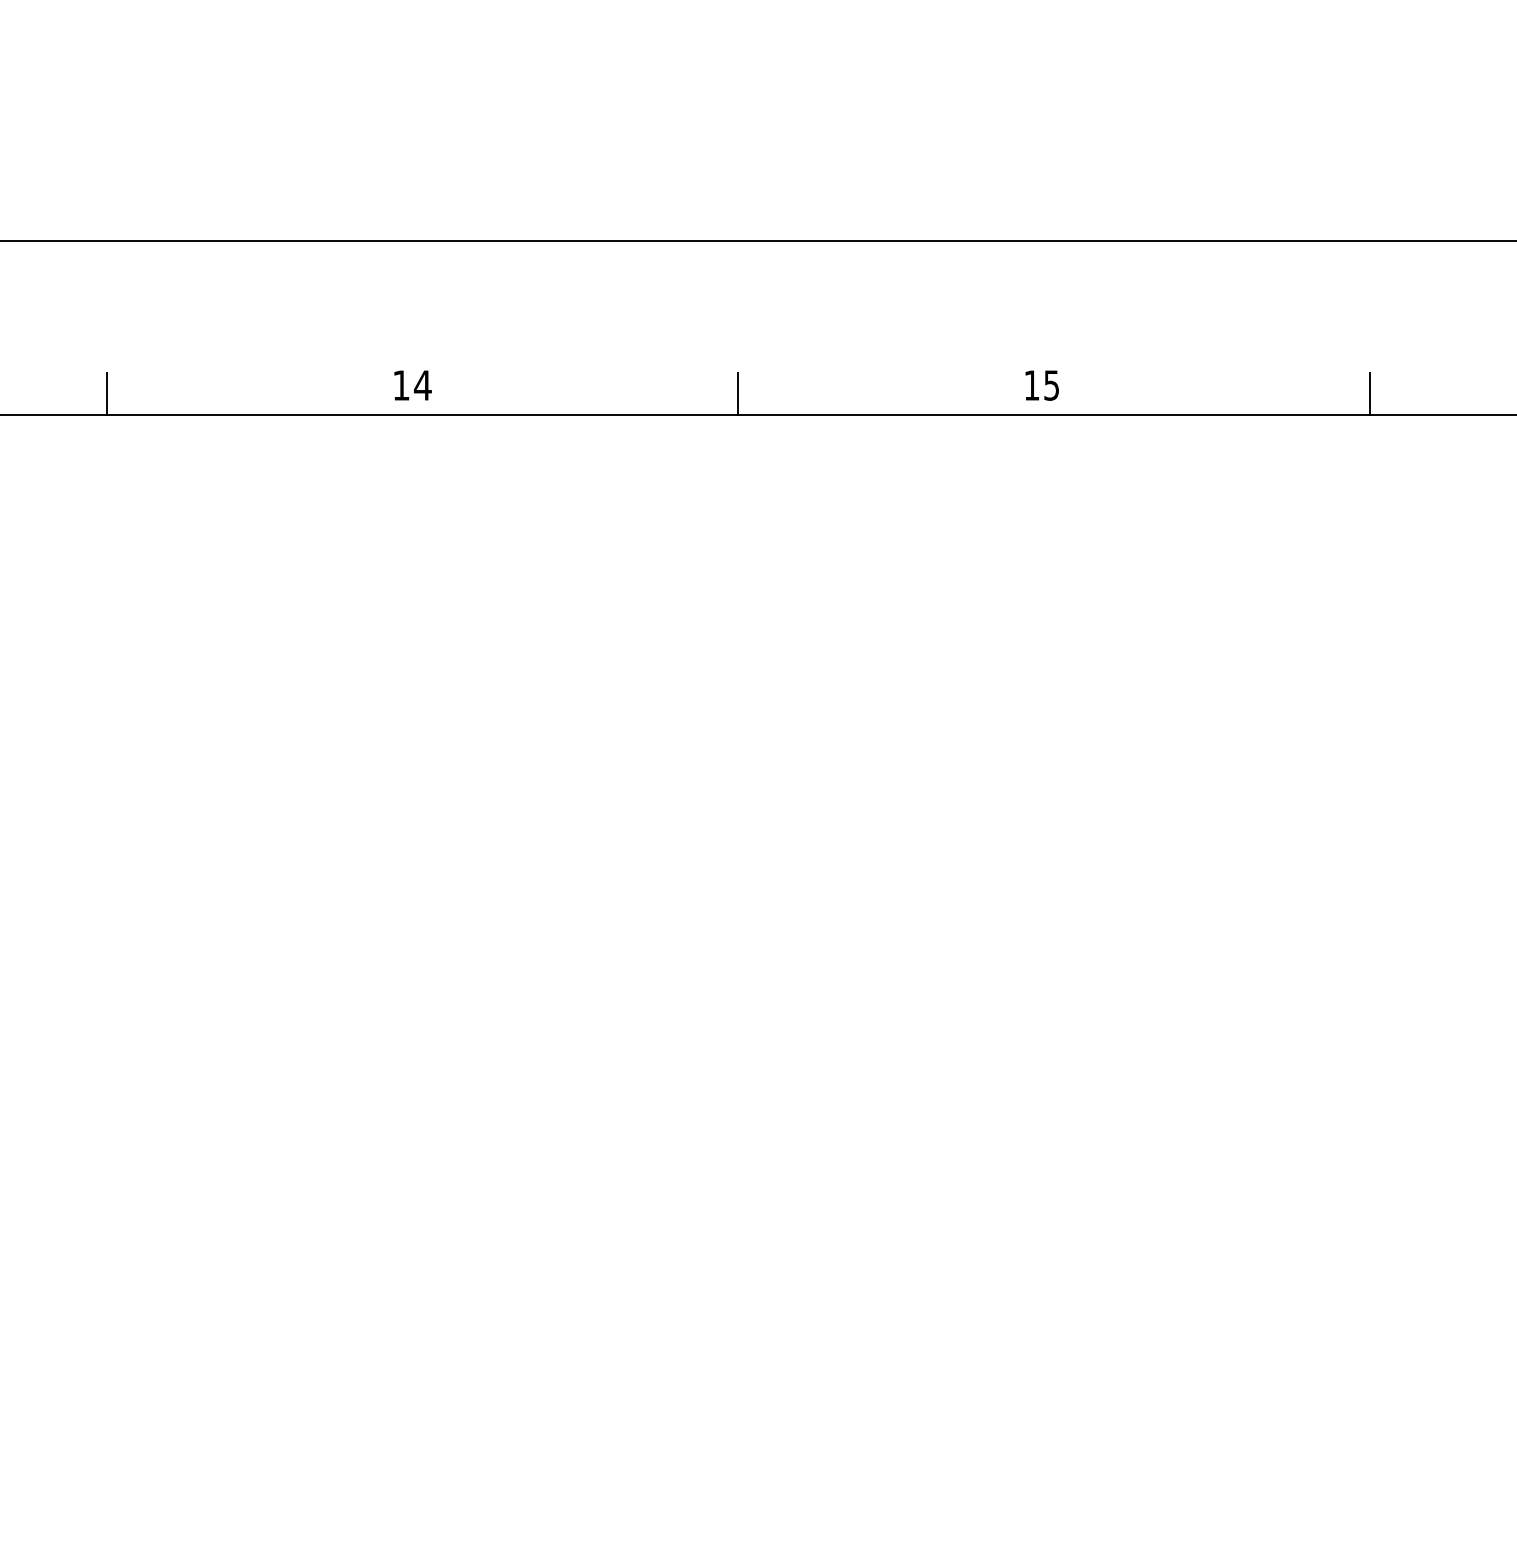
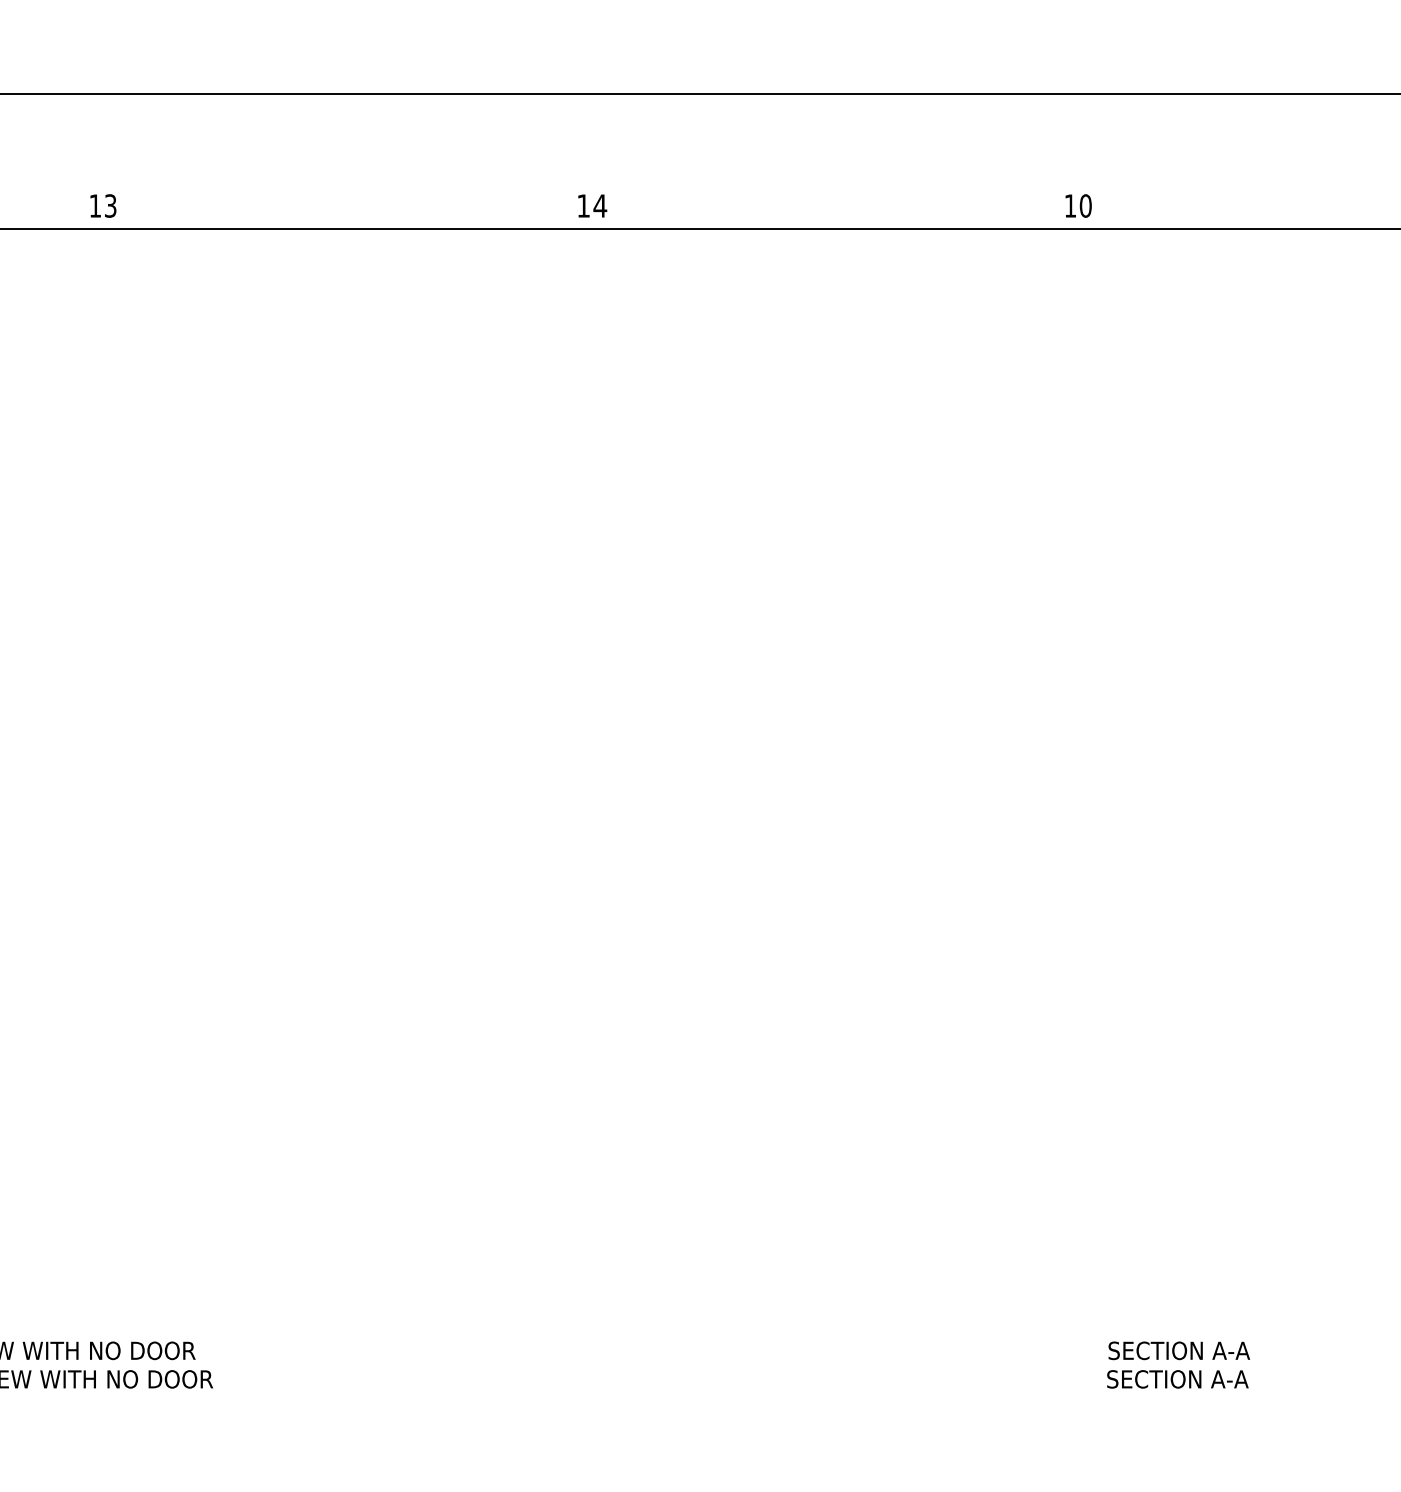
text: (1051, 384) -> (1085, 205), 15 -> 10
line: (107, 393) -> (356, 212), removed
line: (737, 393) -> (843, 212), removed
line: (1369, 393) -> (1331, 212), removed

